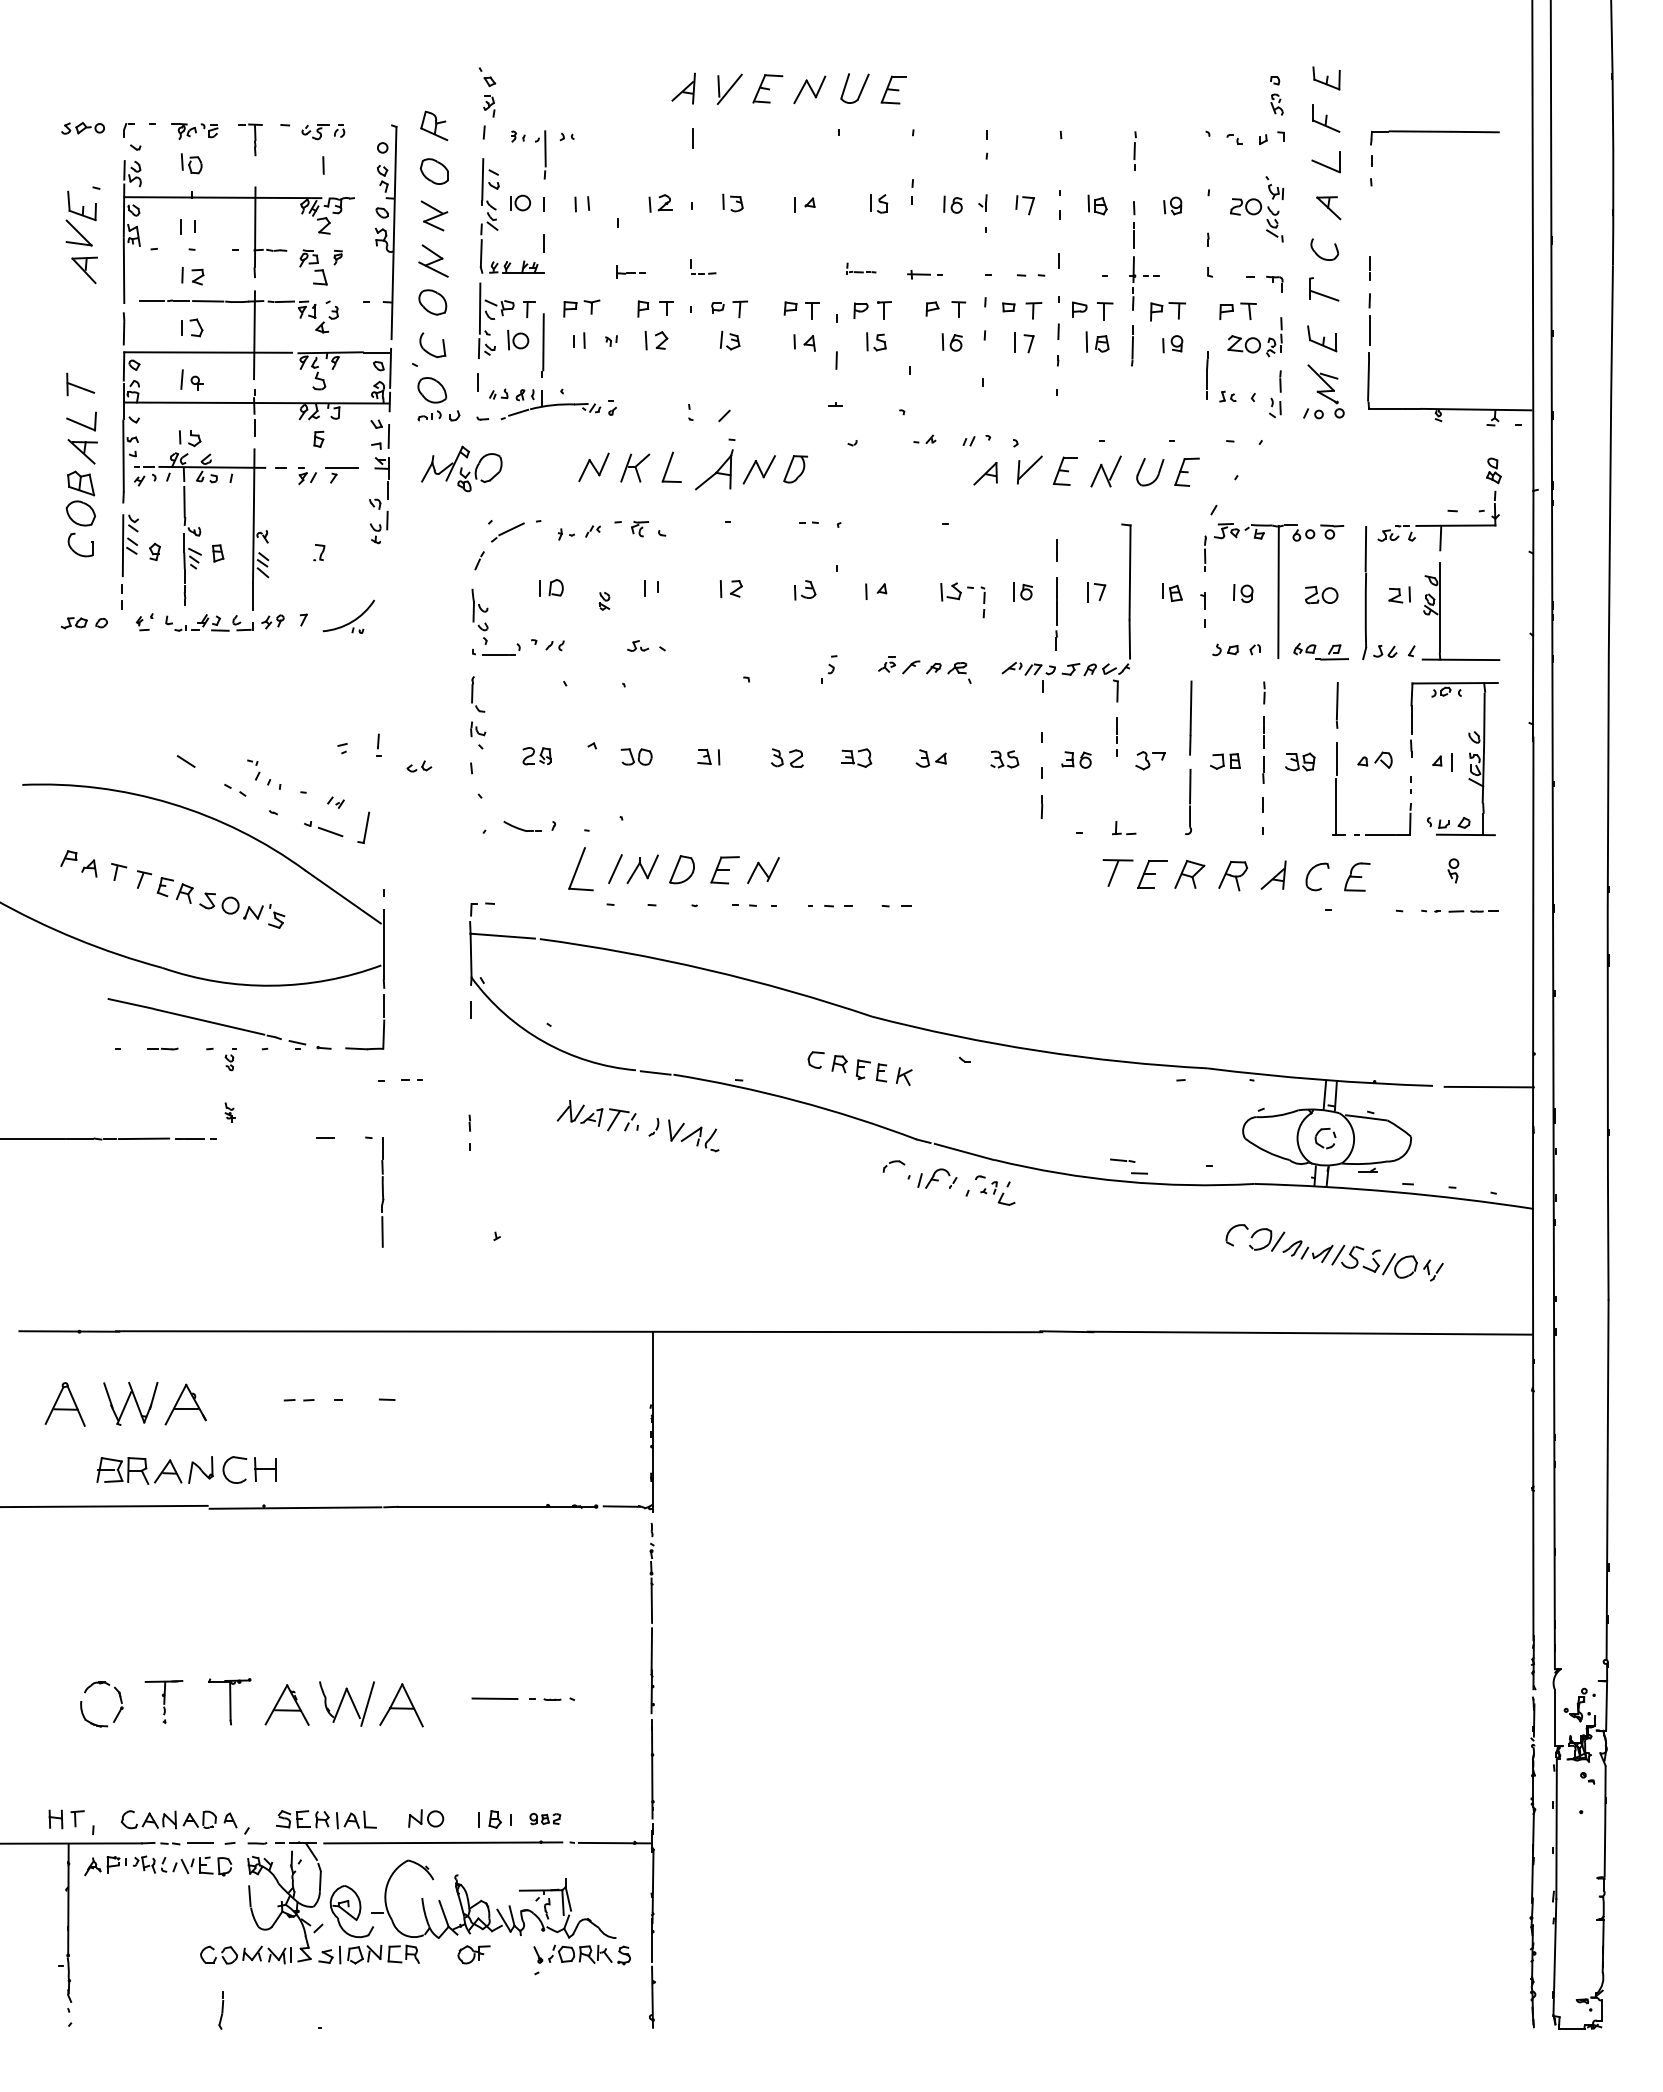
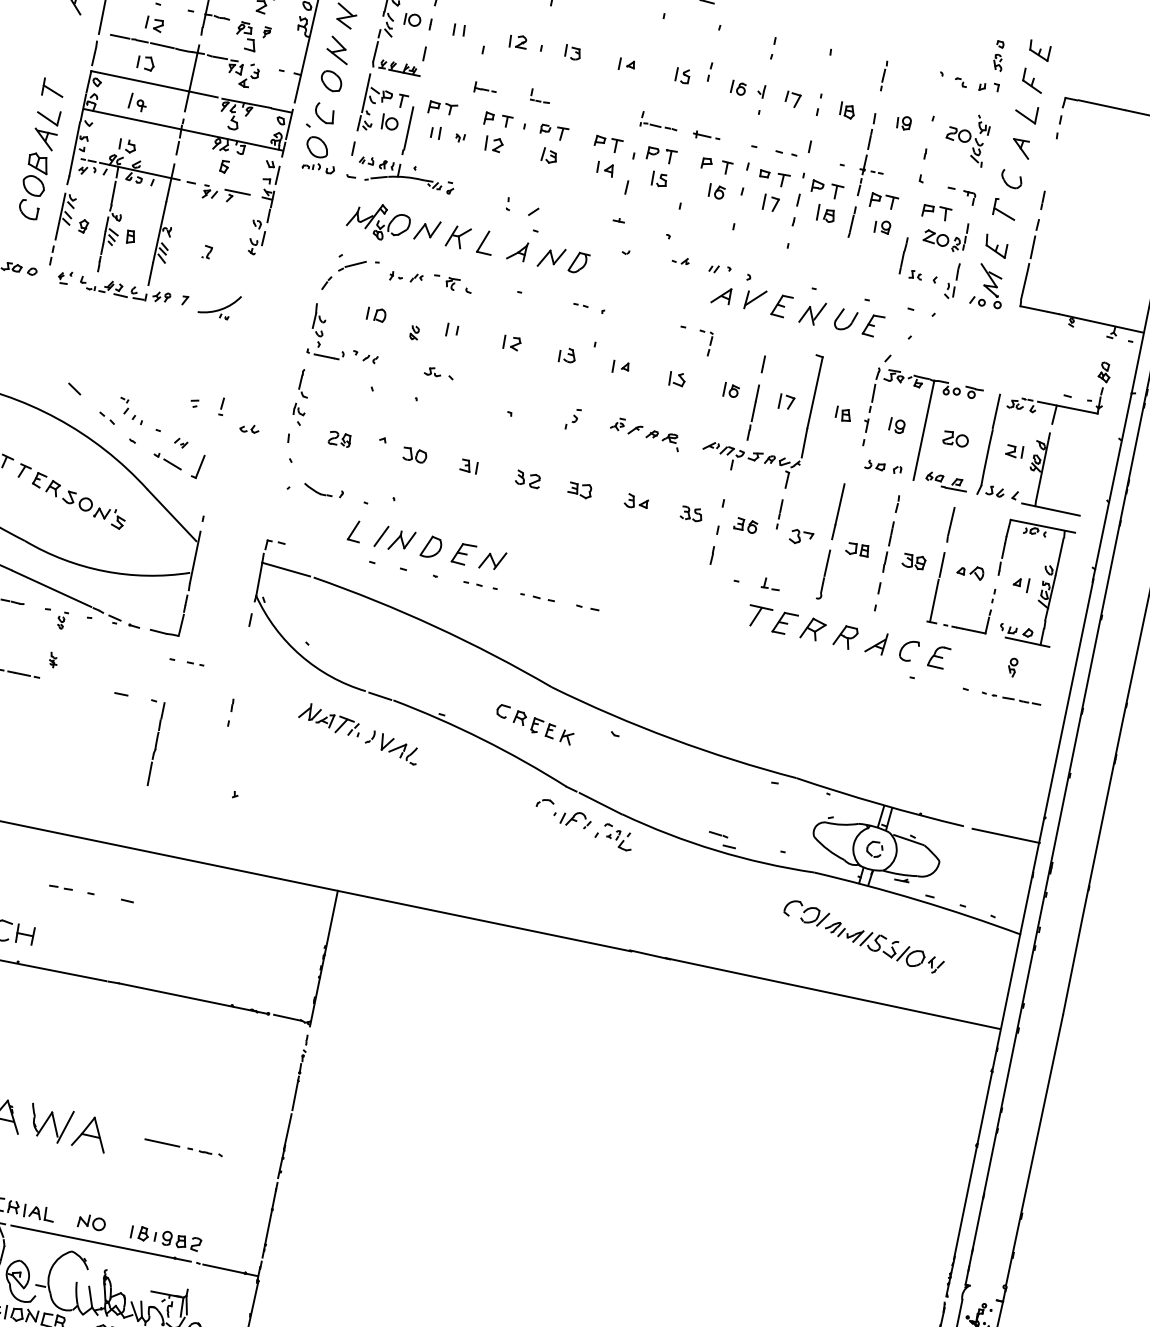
part: (861, 268) -> (659, 121), size x1.67
part: (461, 468) -> (378, 221), moved
part: (713, 469) -> (517, 250), size x0.62
part: (1205, 553) -> (874, 389), size x1.67
part: (983, 602) -> (709, 344), moved
part: (580, 869) -> (355, 531), size x0.62
part: (545, 1818) -> (181, 1241), size x1.67

